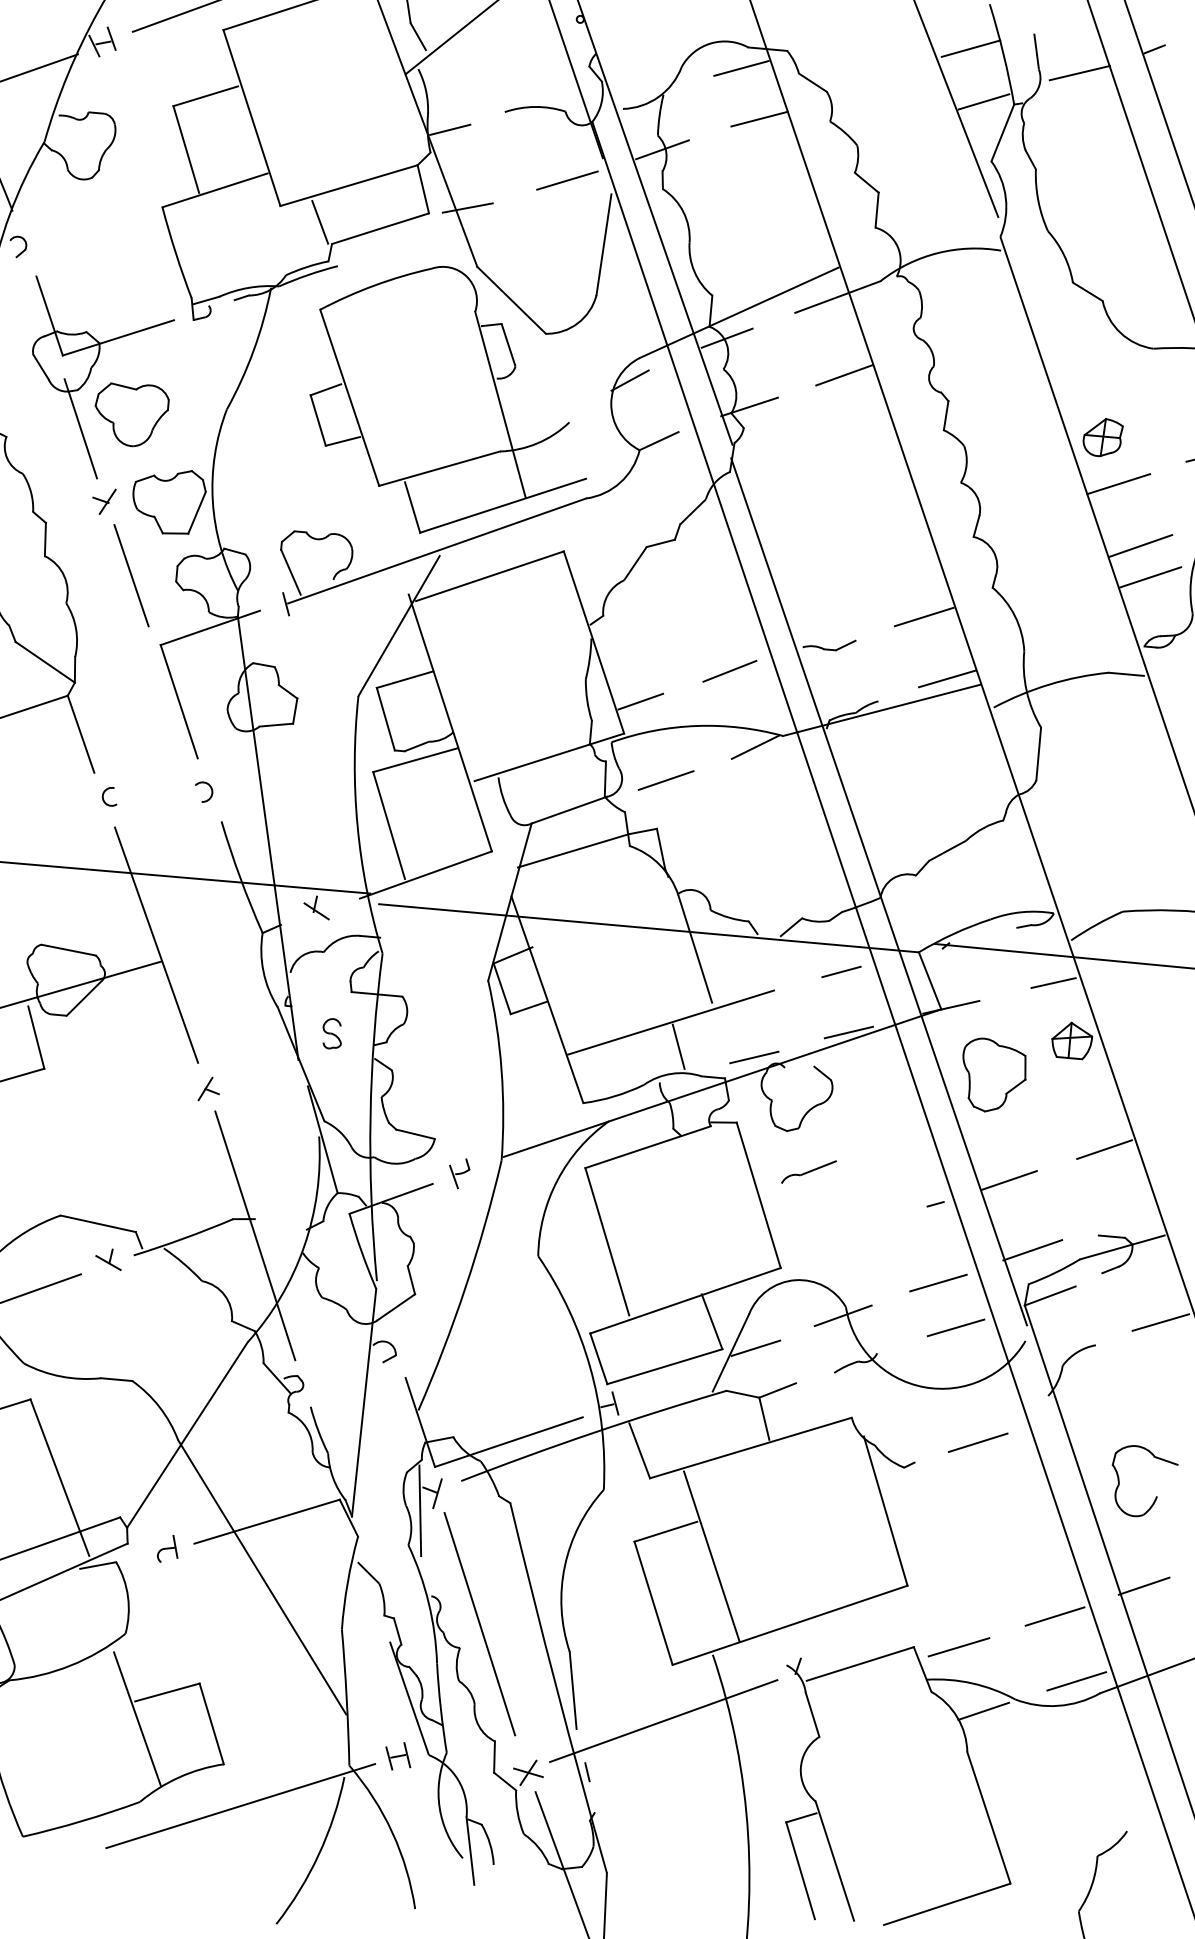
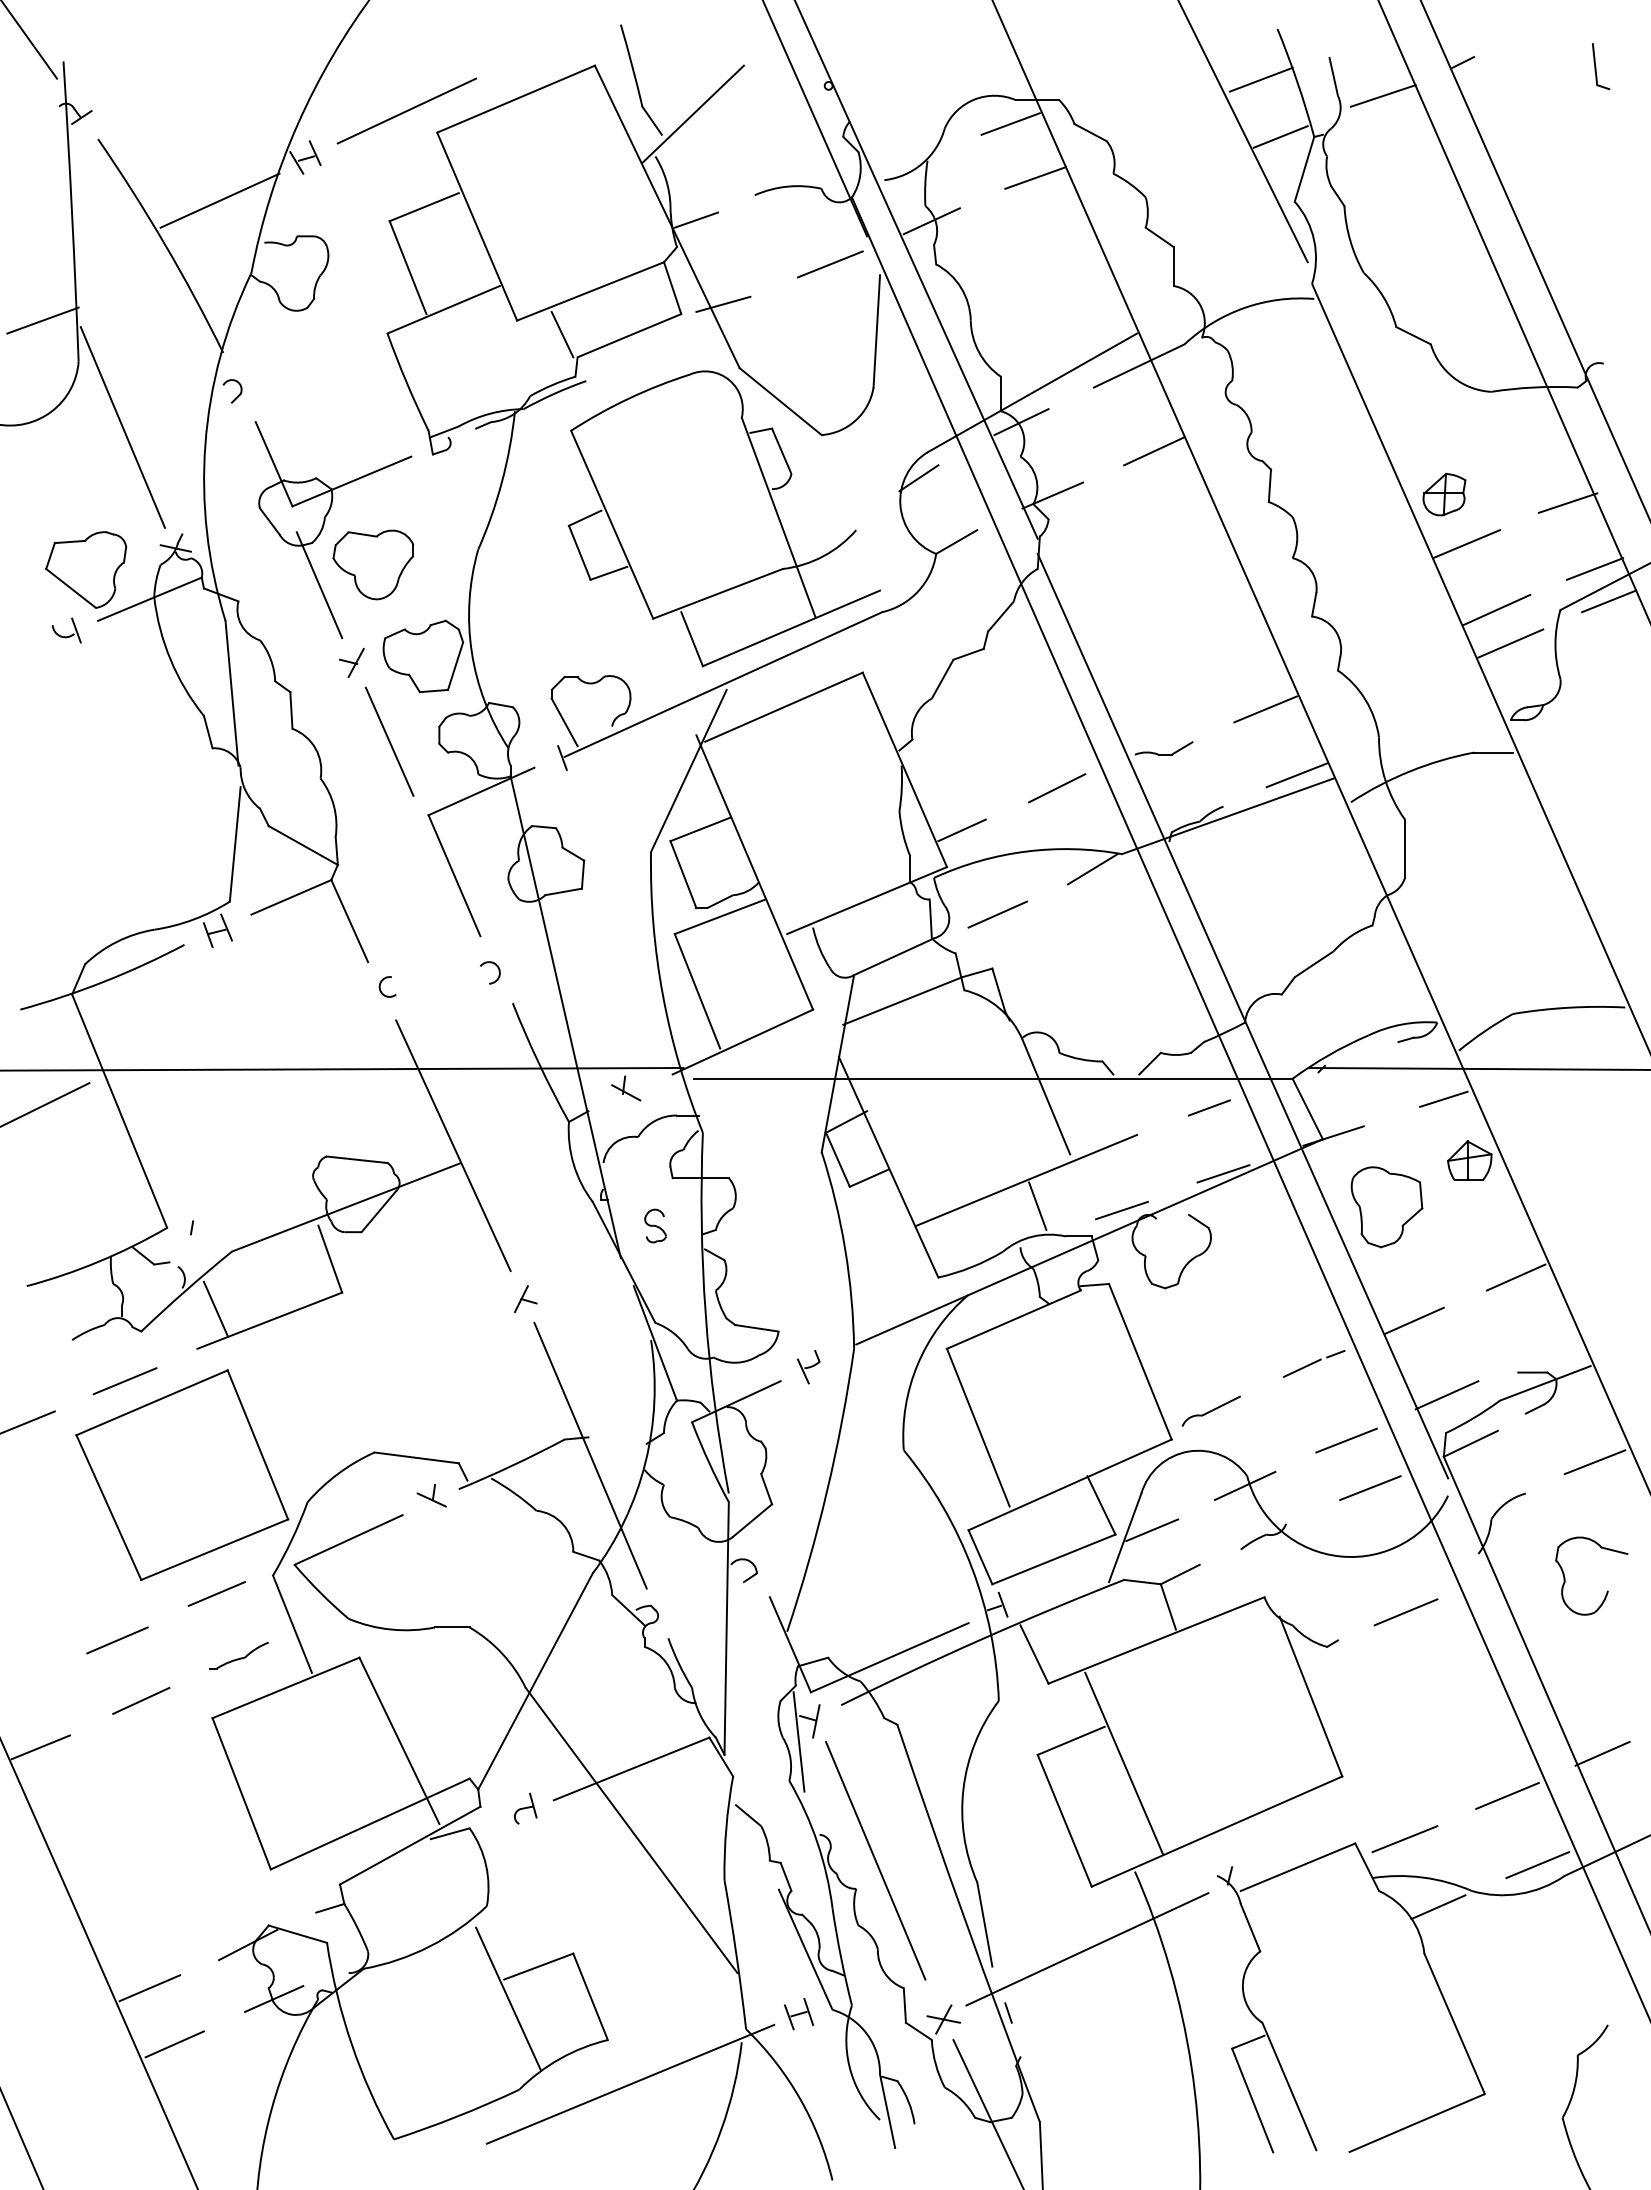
part: (808, 1171) -> (1210, 1410), moved
line: (903, 1213) -> (1301, 1367), added
part: (1156, 1496) -> (1607, 1590), moved

